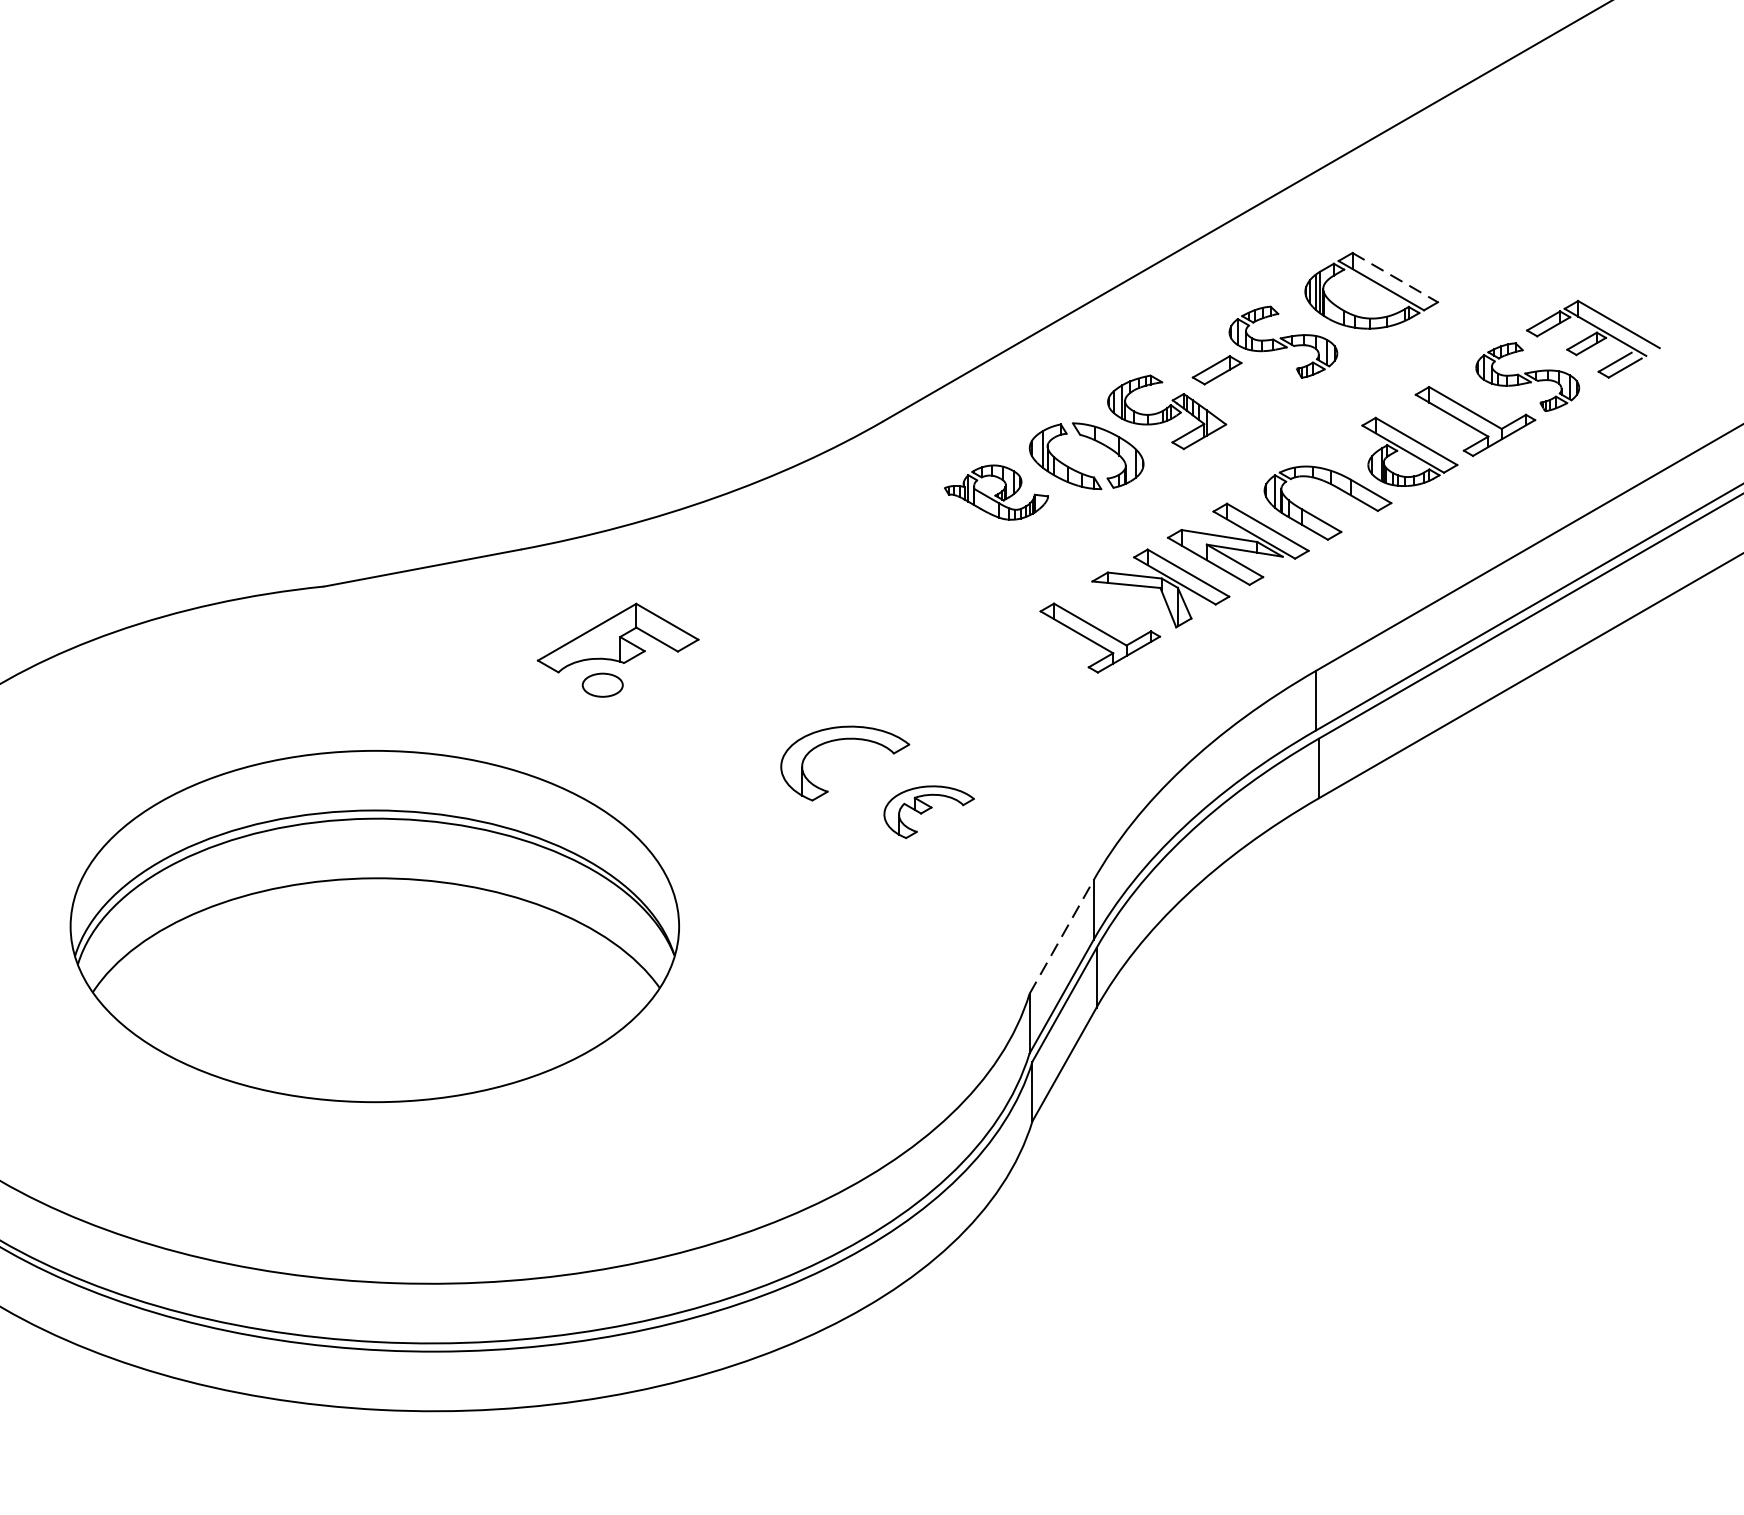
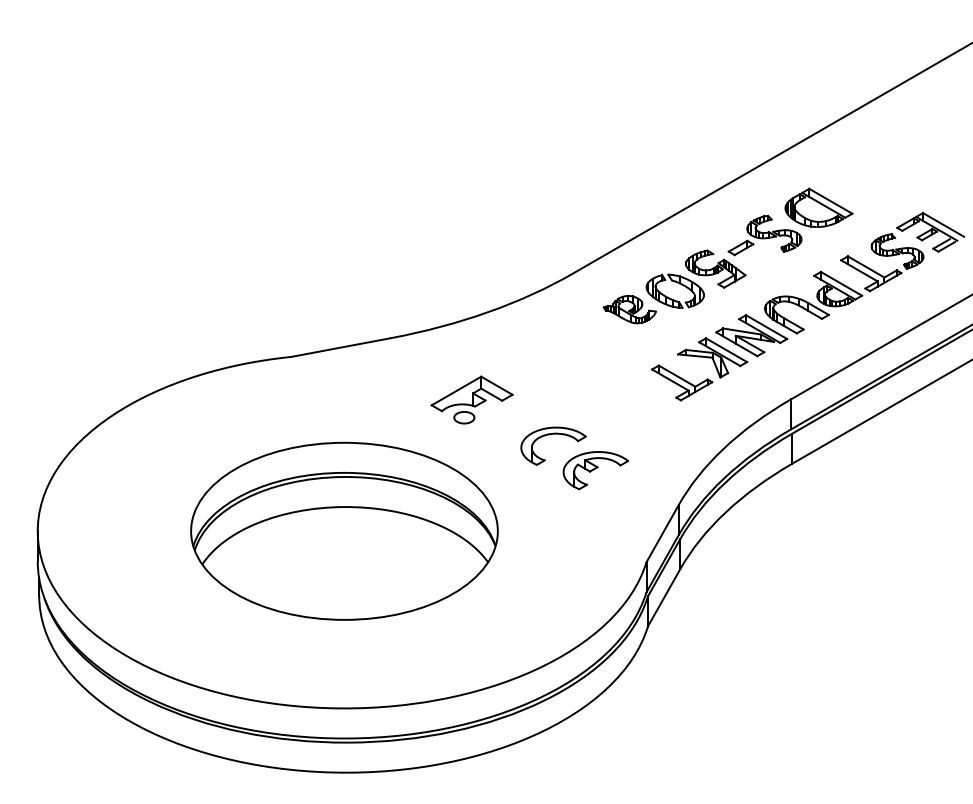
line: (1394, 278) -> (830, 201), dashed -> solid
part: (616, 649) -> (471, 399), moved
part: (928, 811) -> (595, 470), size x1.43
part: (374, 924) -> (344, 530), moved
line: (1061, 936) -> (662, 533), dashed -> solid

